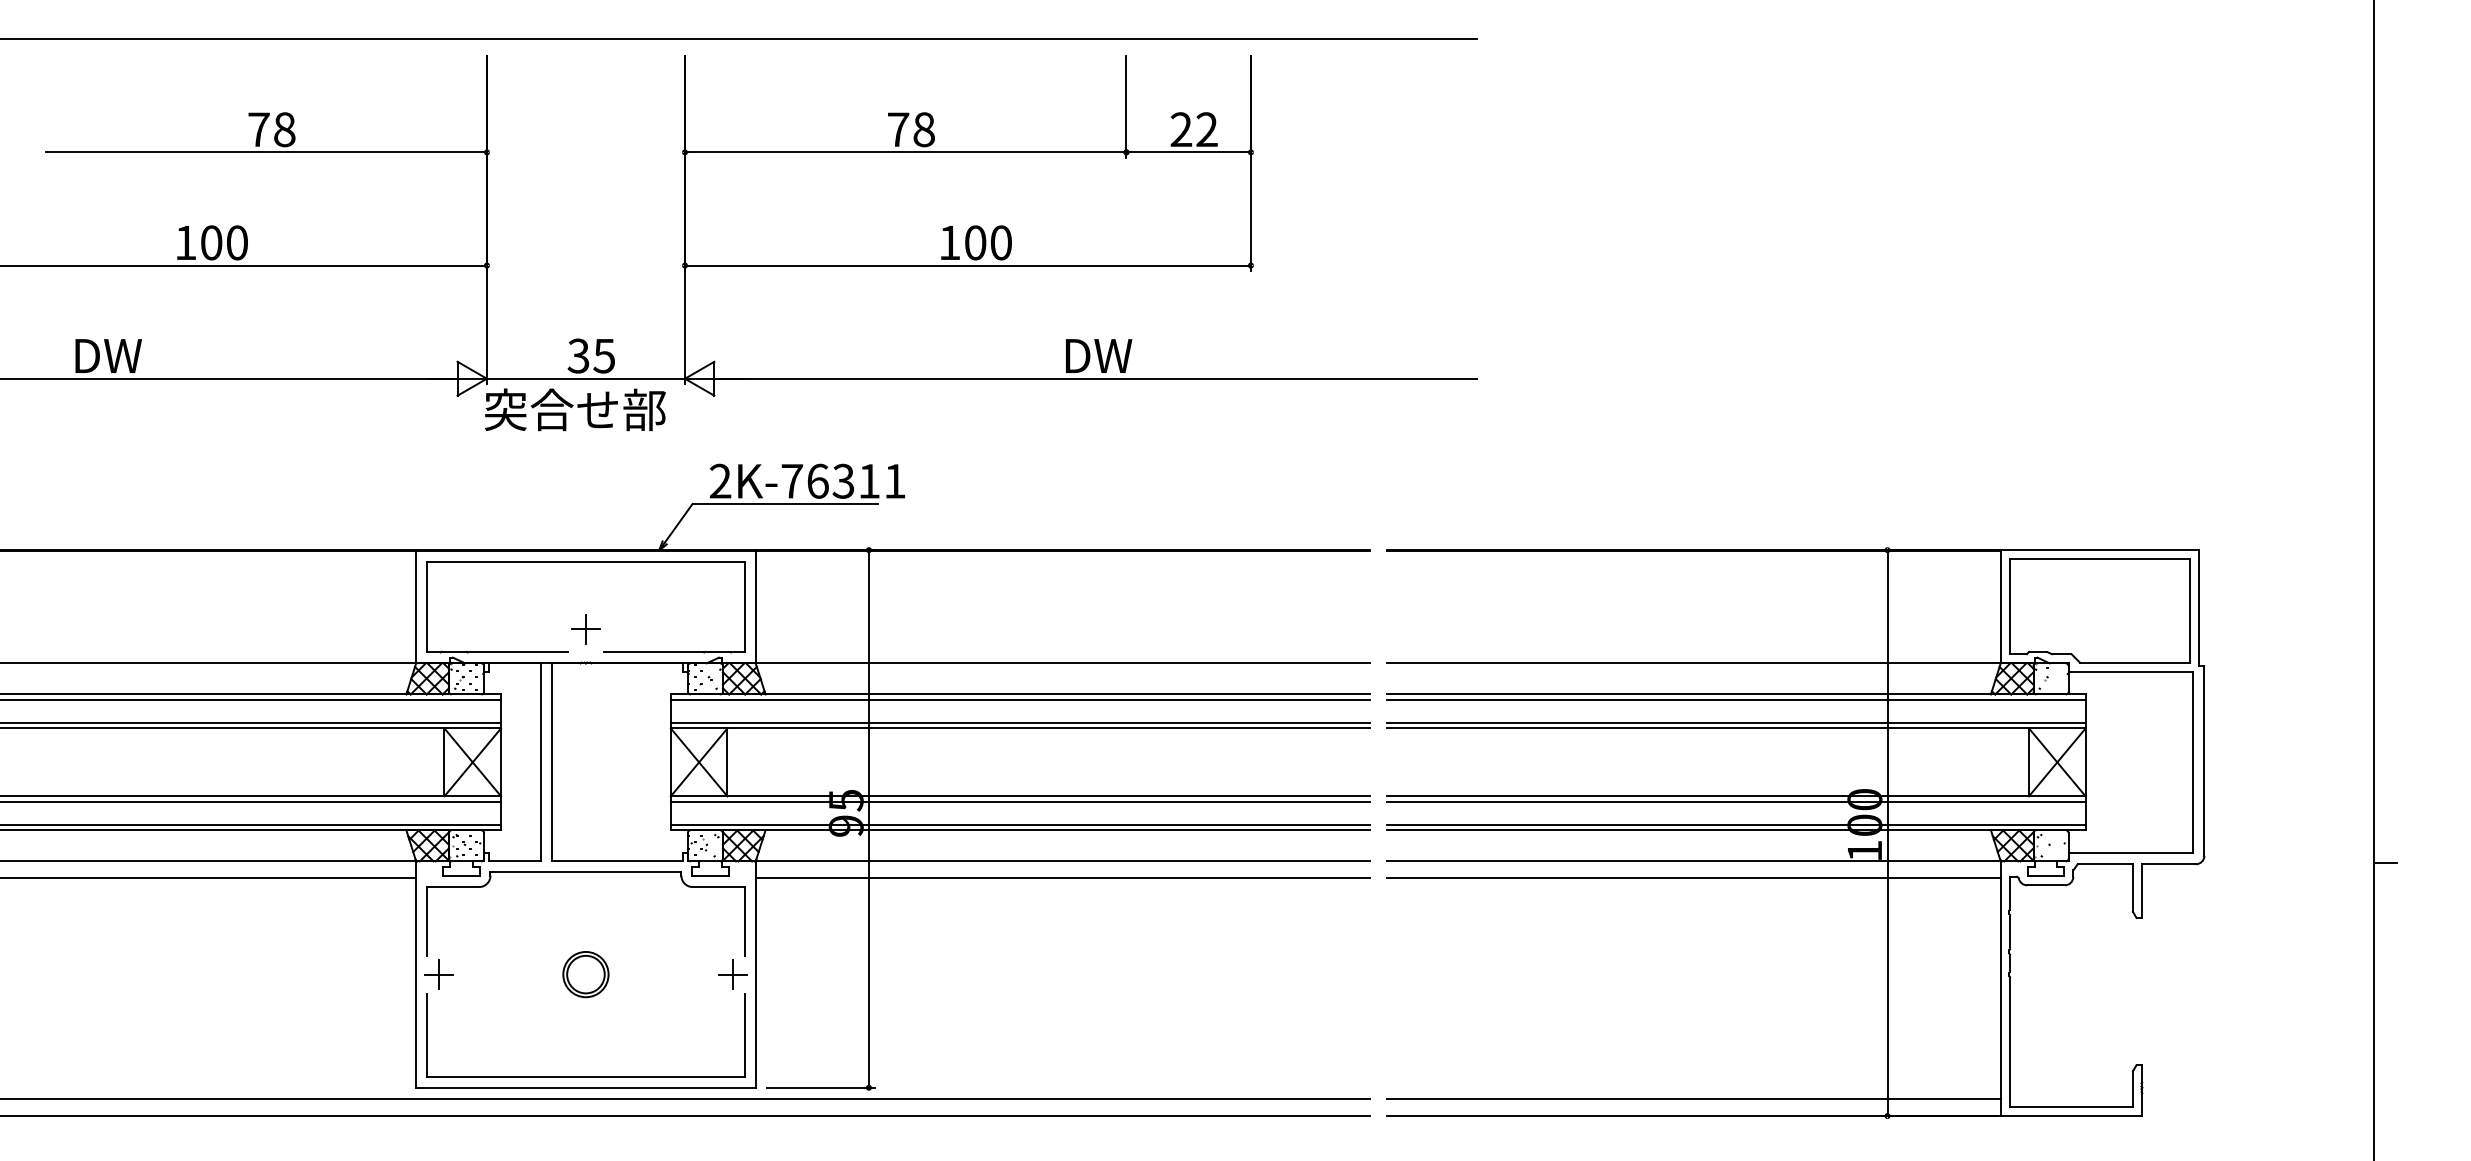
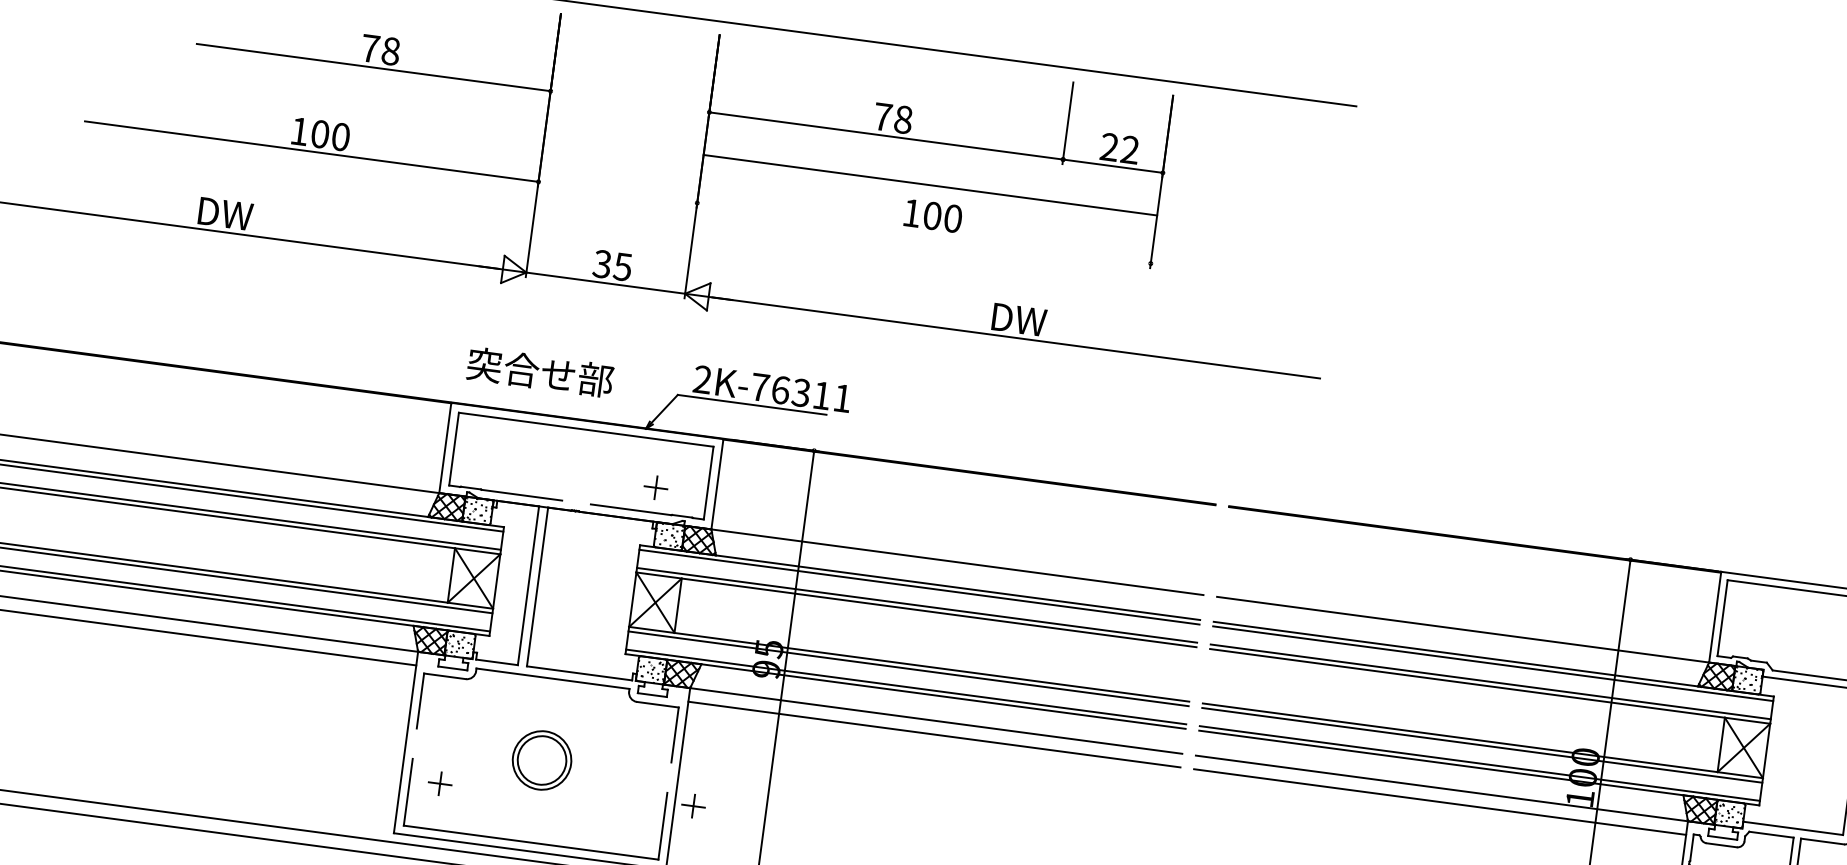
line: (967, 265) -> (930, 185), moved
text: (574, 409) -> (539, 372), moved
part: (585, 629) -> (655, 487), moved
part: (438, 974) -> (439, 783), moved
part: (585, 974) -> (541, 760), size x1.6
part: (732, 974) -> (693, 806), moved

